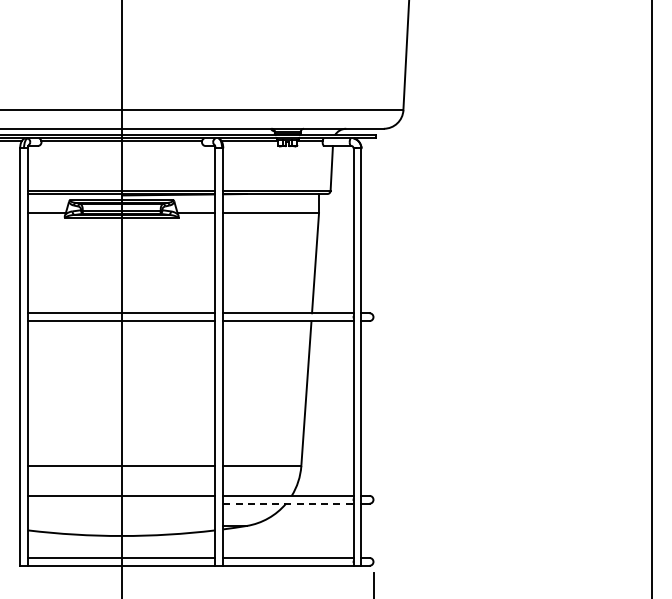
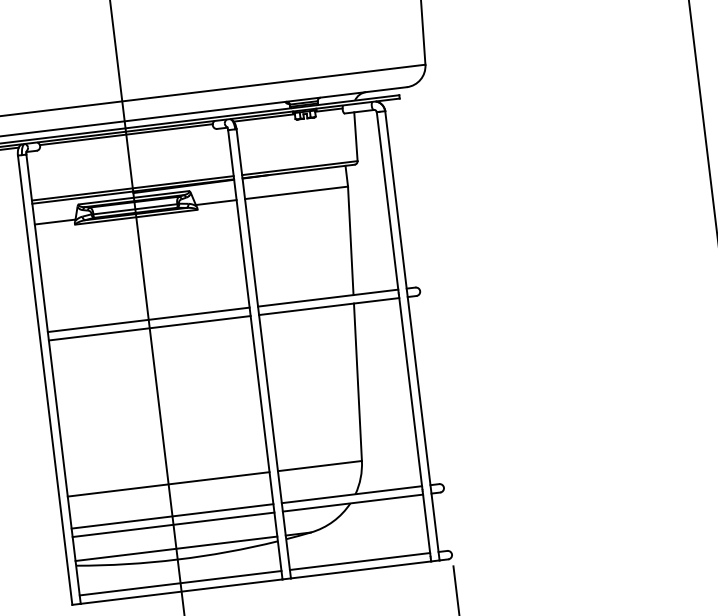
line: (121, 503) -> (173, 524), added
line: (288, 503) -> (352, 502), dashed -> solid
line: (121, 525) -> (176, 548), added

